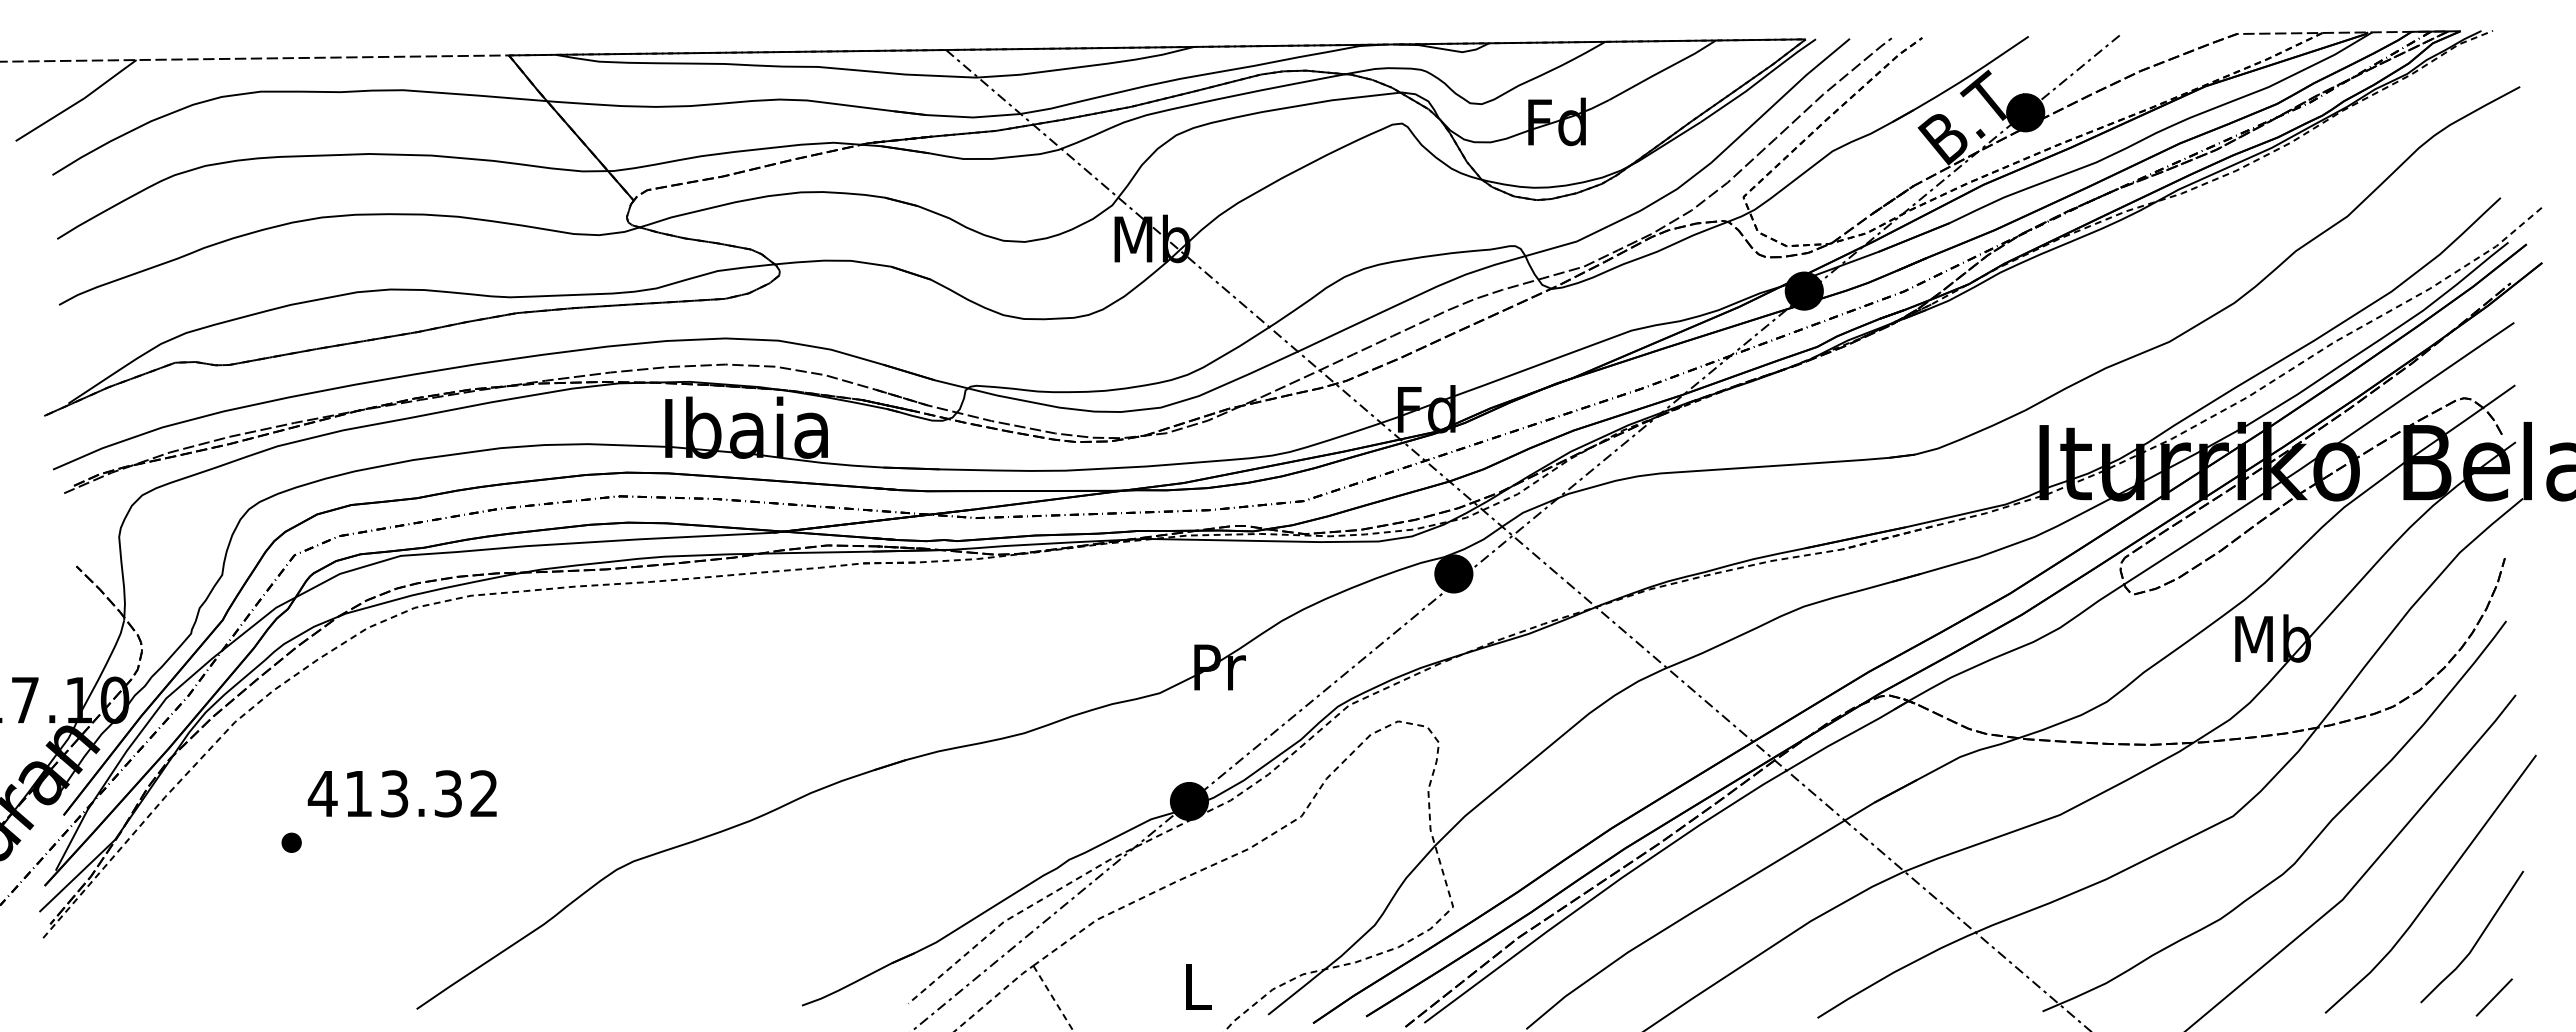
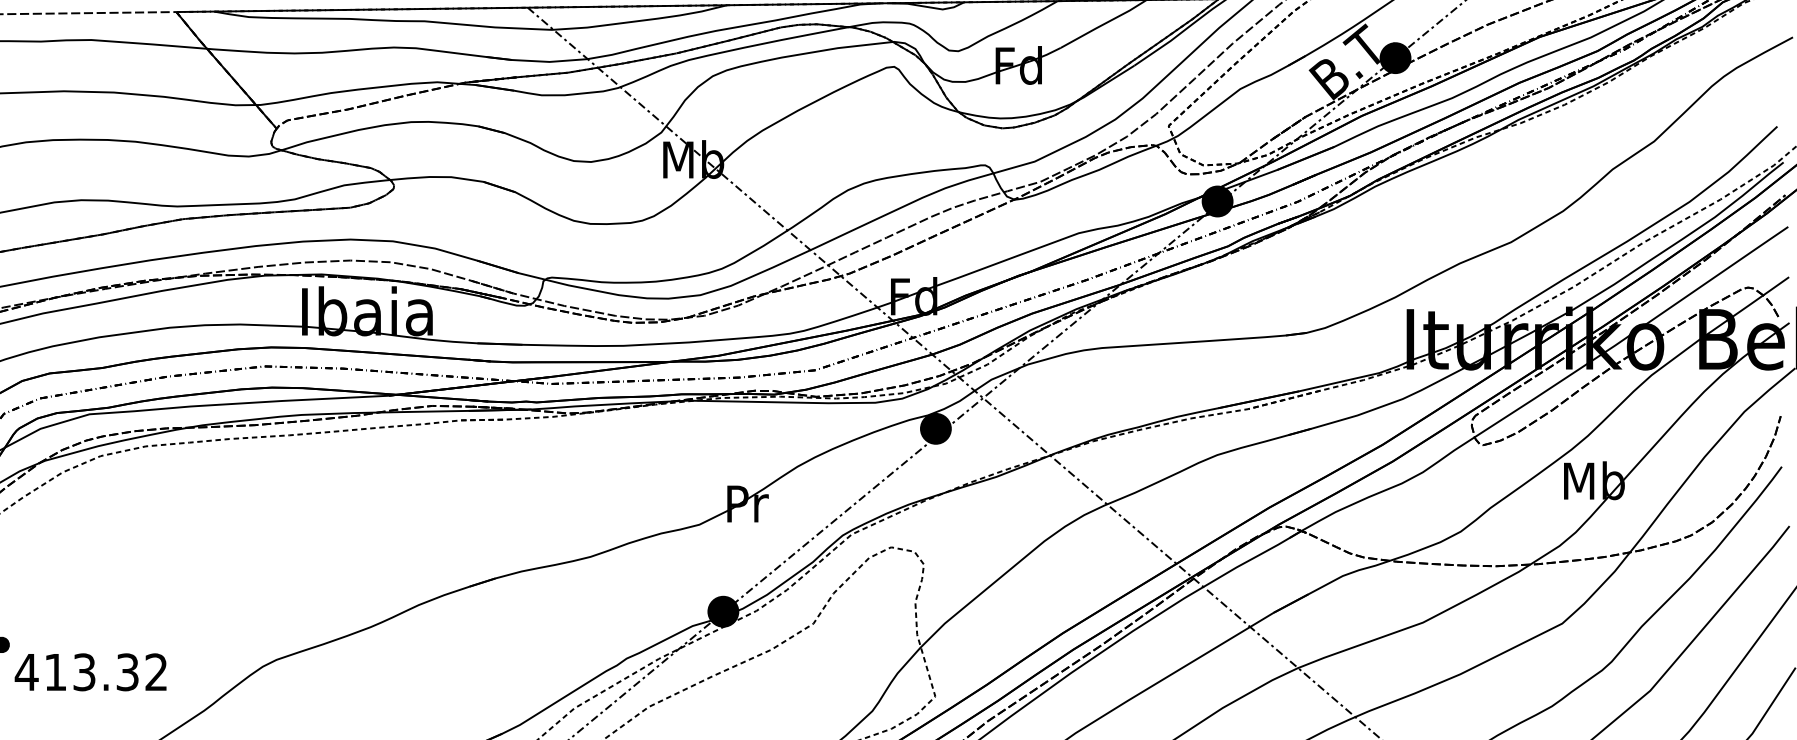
text: (401, 793) -> (90, 672), moved

